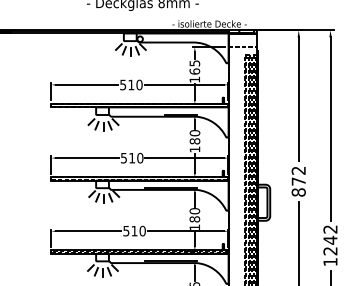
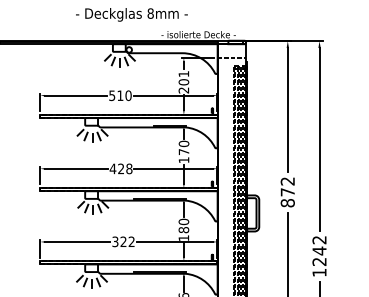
text: (194, 71) -> (183, 82), 165 -> 201
text: (194, 140) -> (183, 151), 180 -> 170
text: (131, 157) -> (120, 168), 510 -> 428
text: (134, 230) -> (123, 241), 510 -> 322

